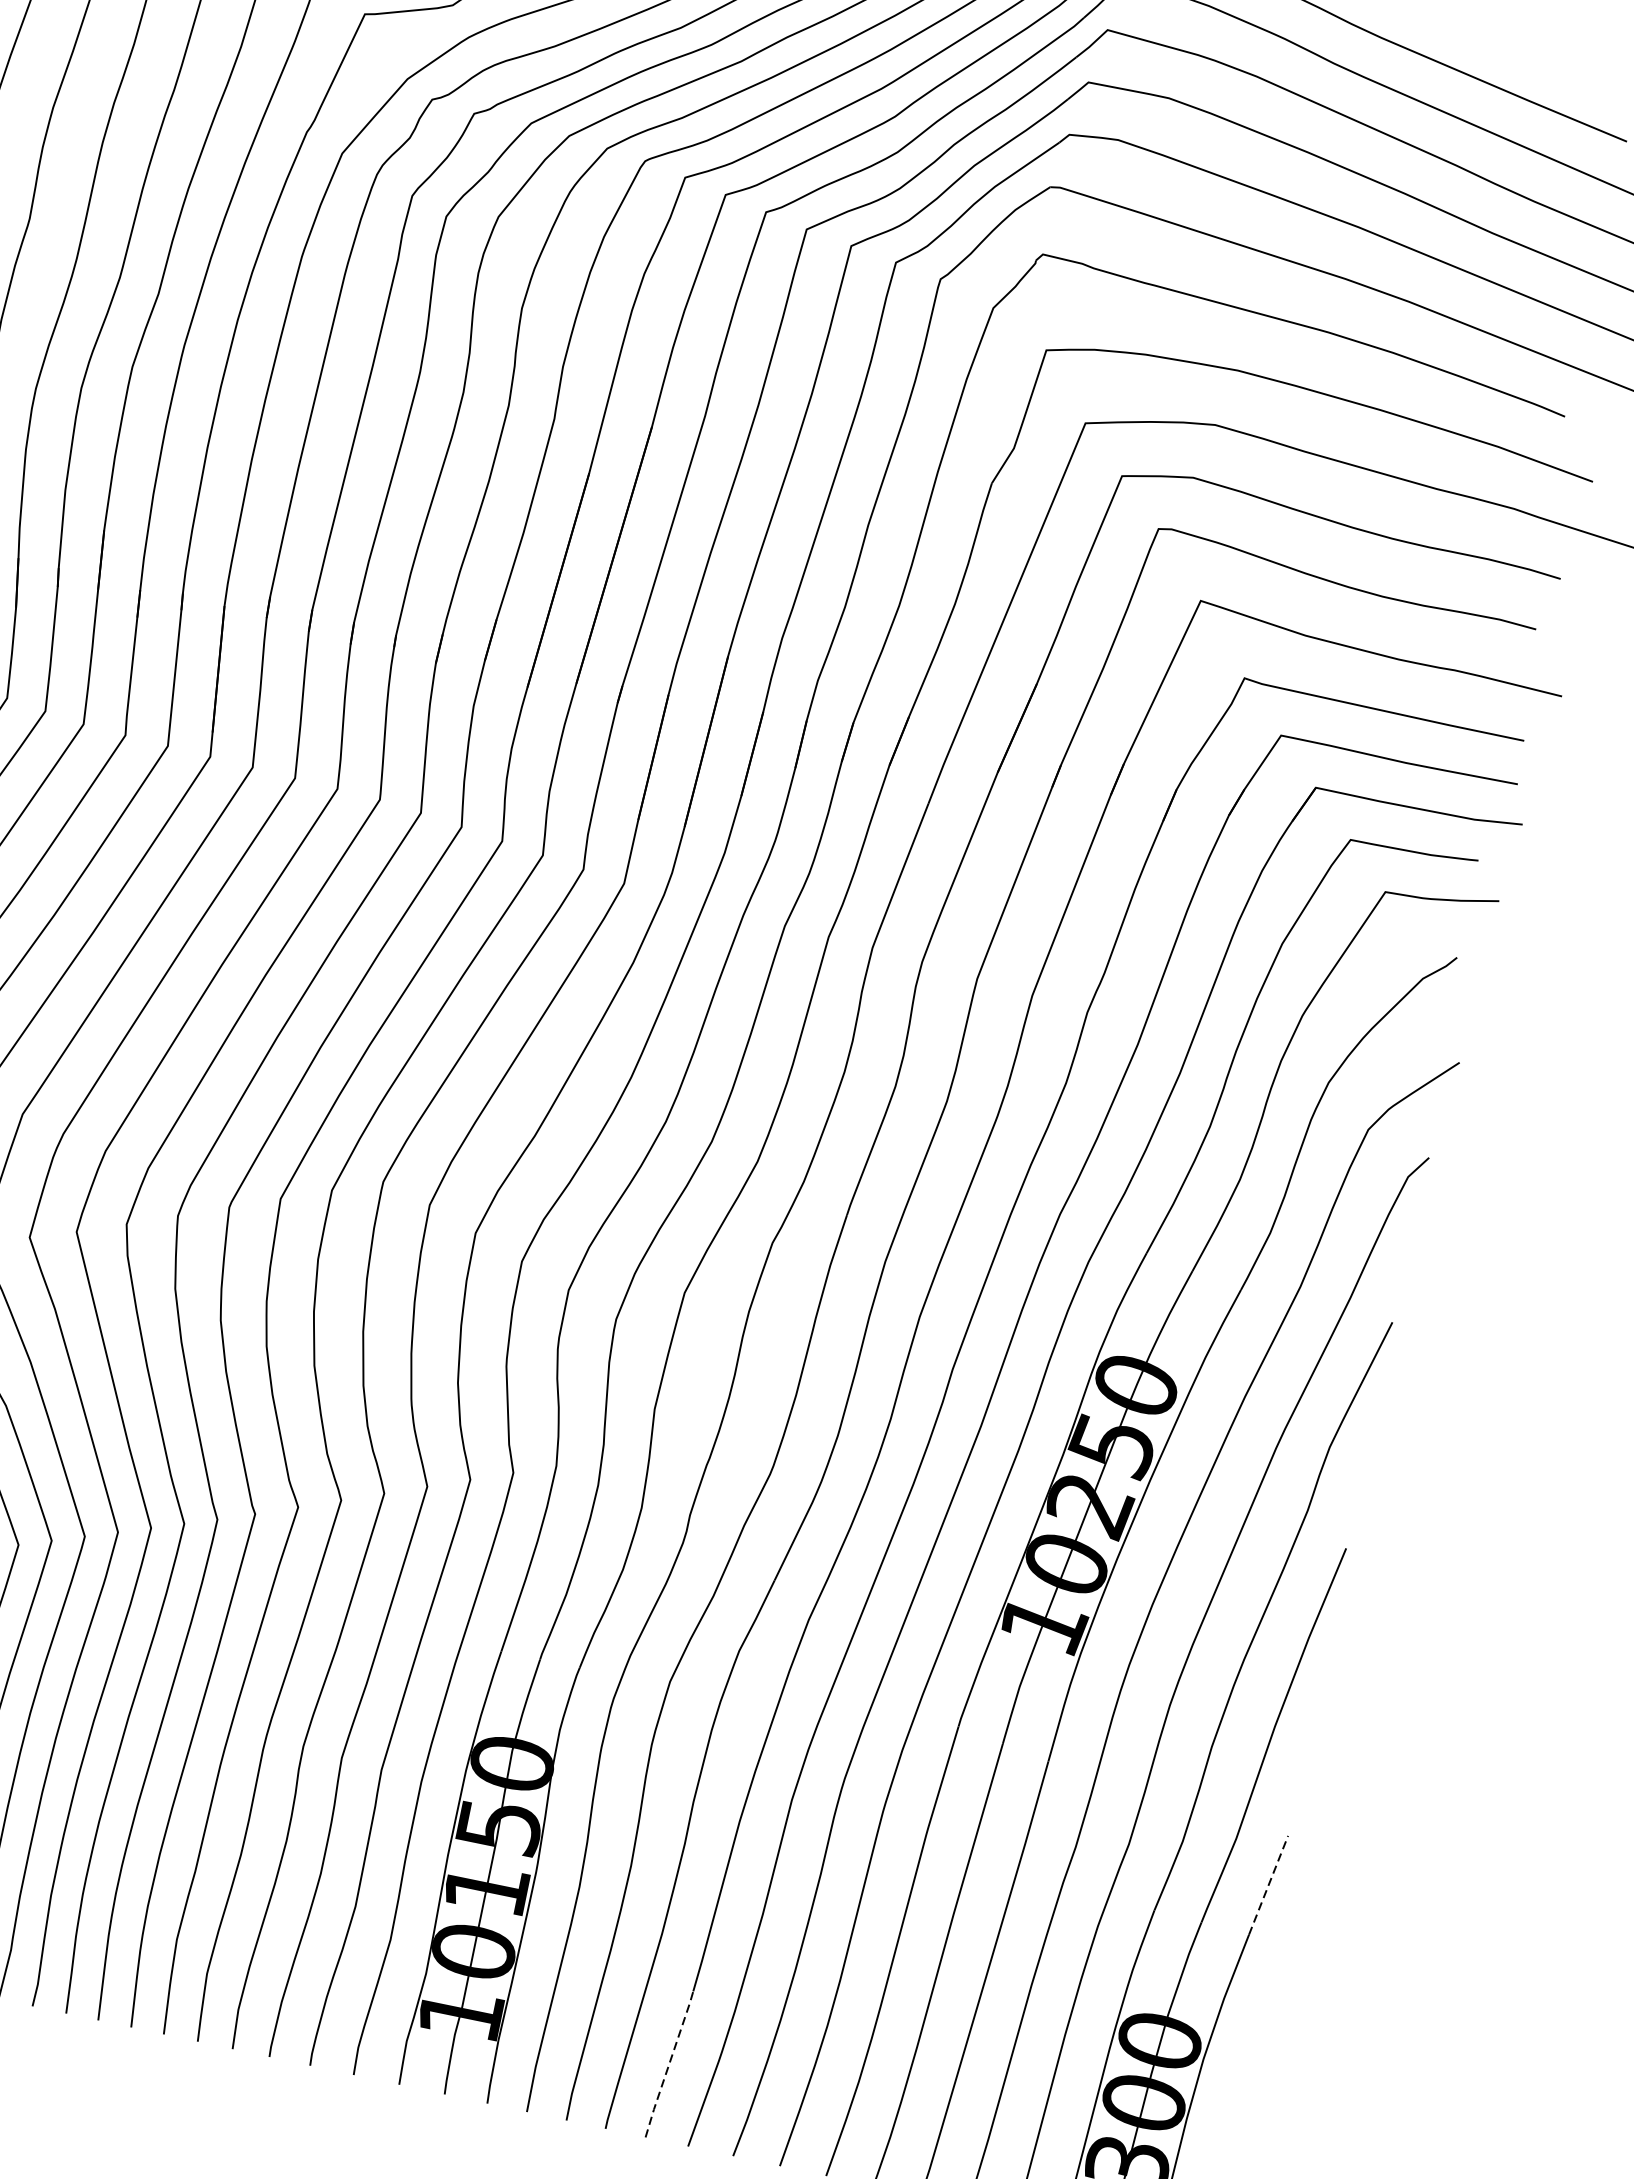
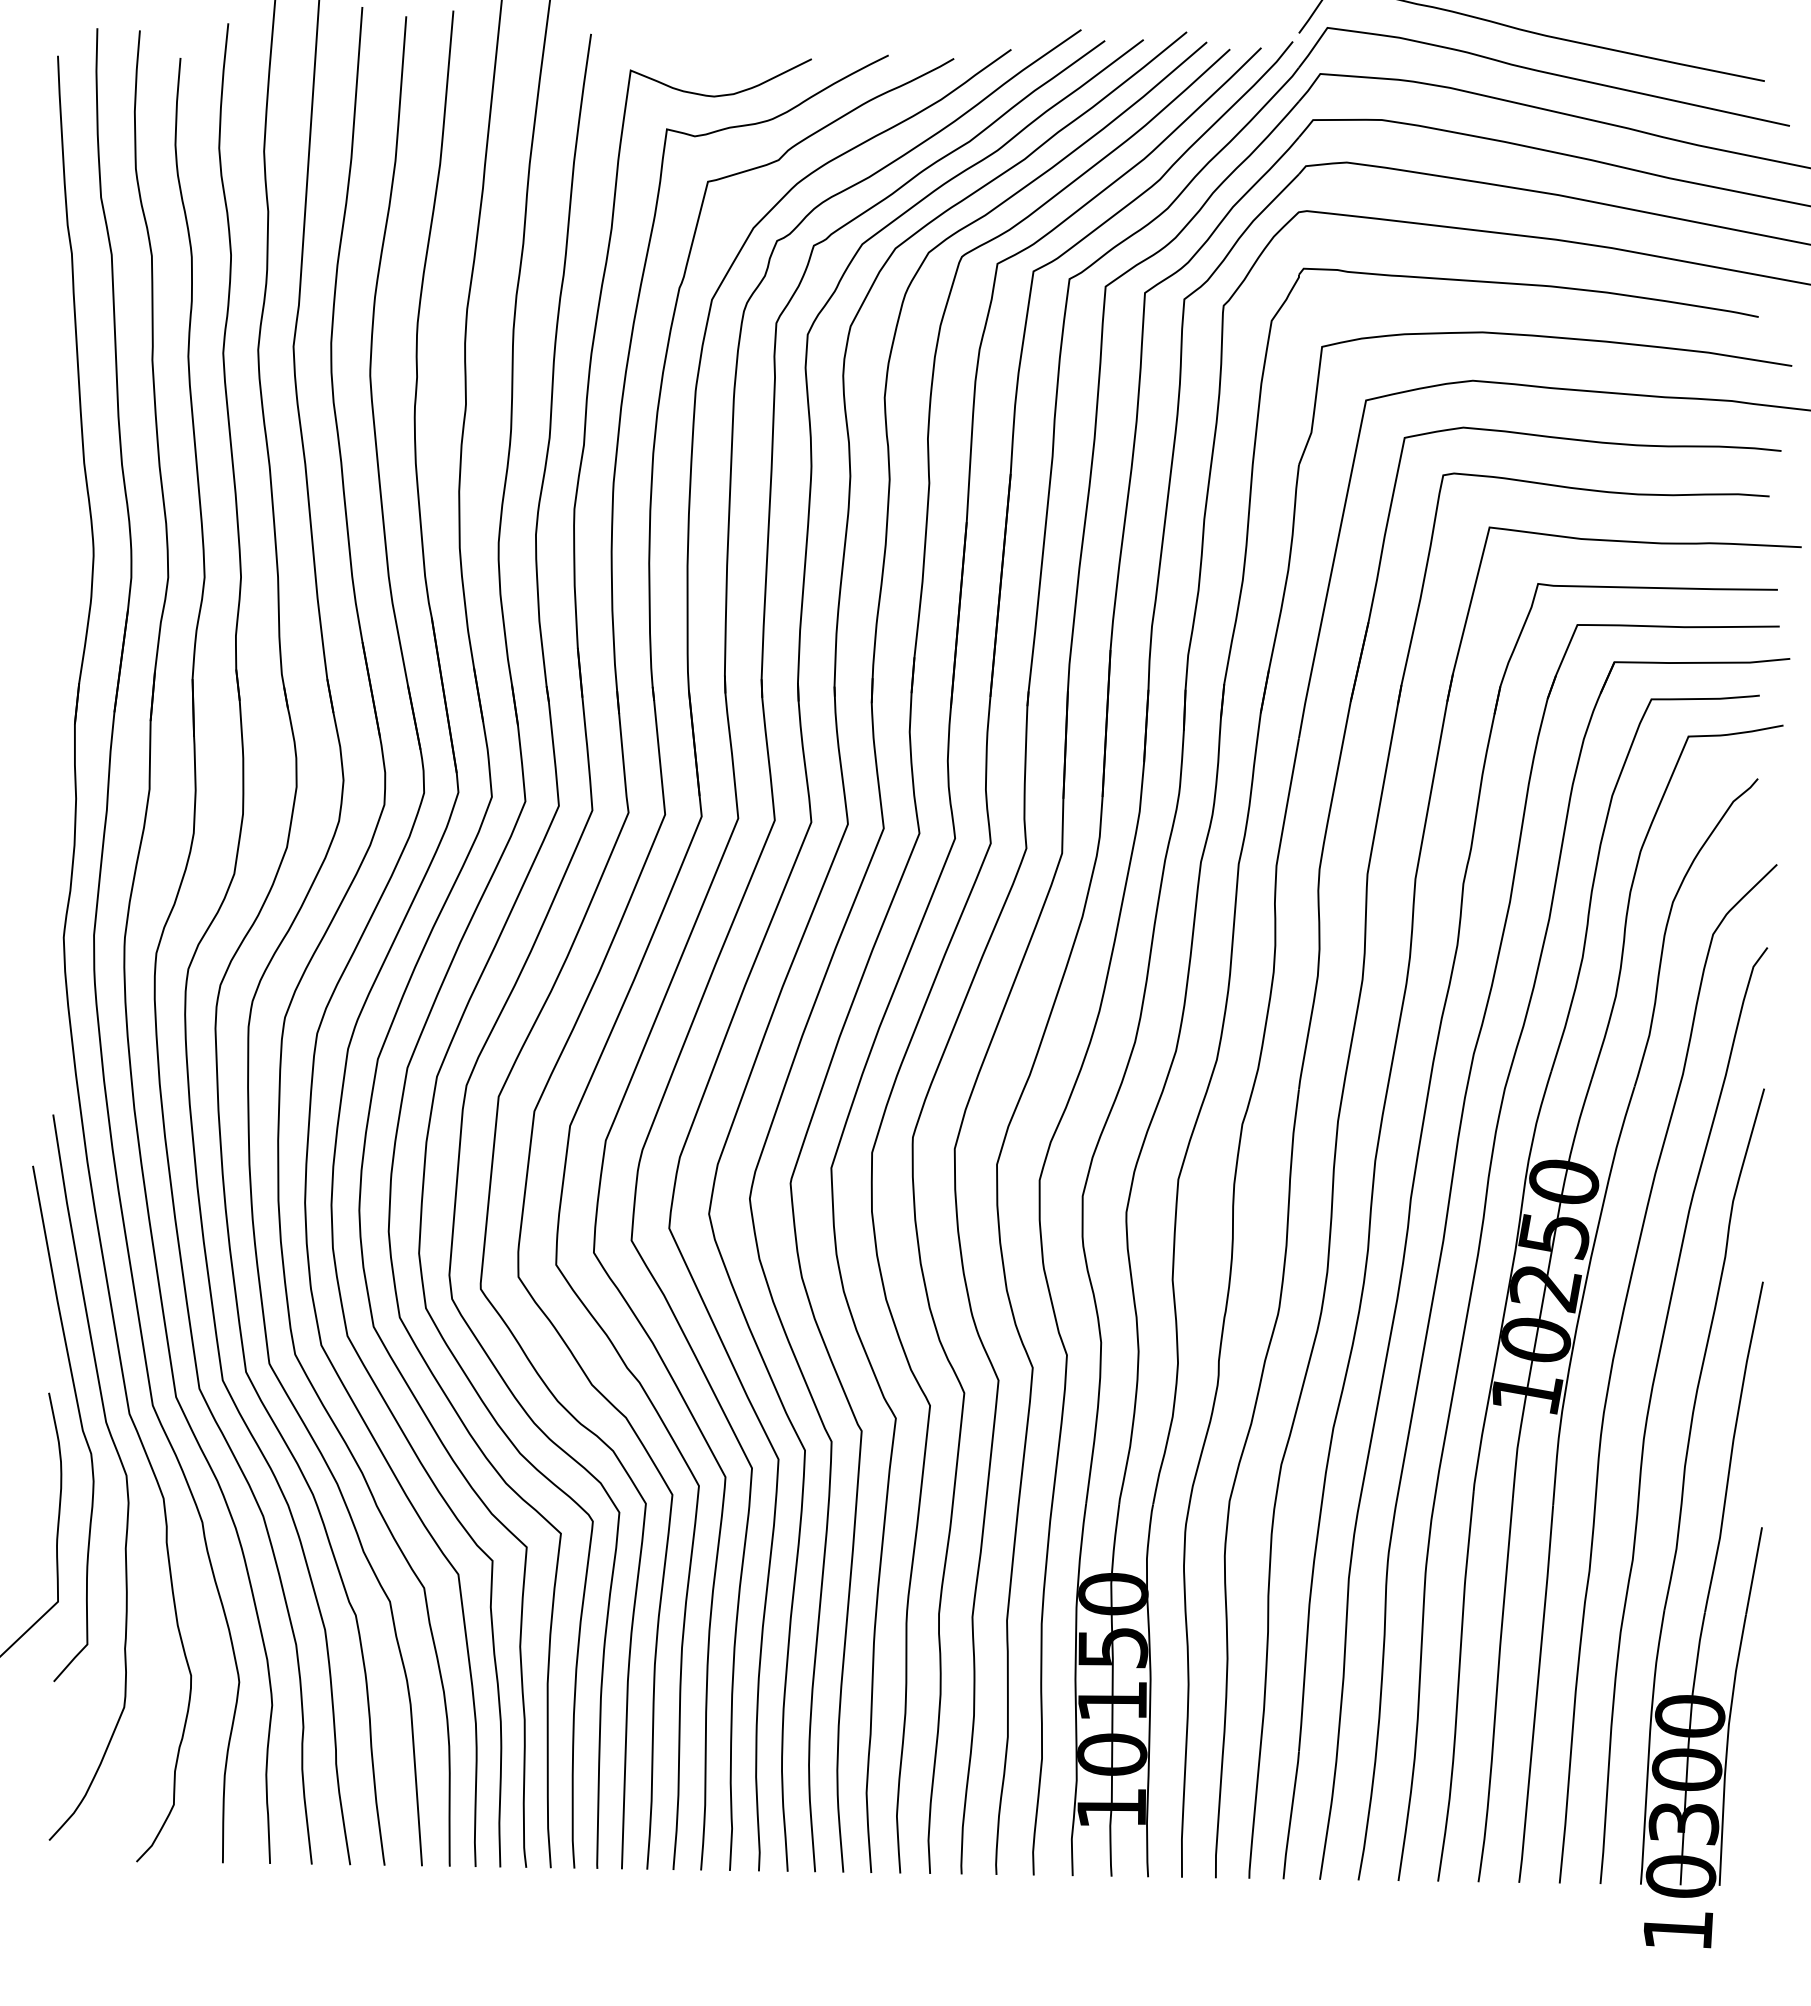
line: (1269, 1884) -> (1754, 1570), dashed -> solid
line: (669, 2063) -> (1291, 1814), dashed -> solid

